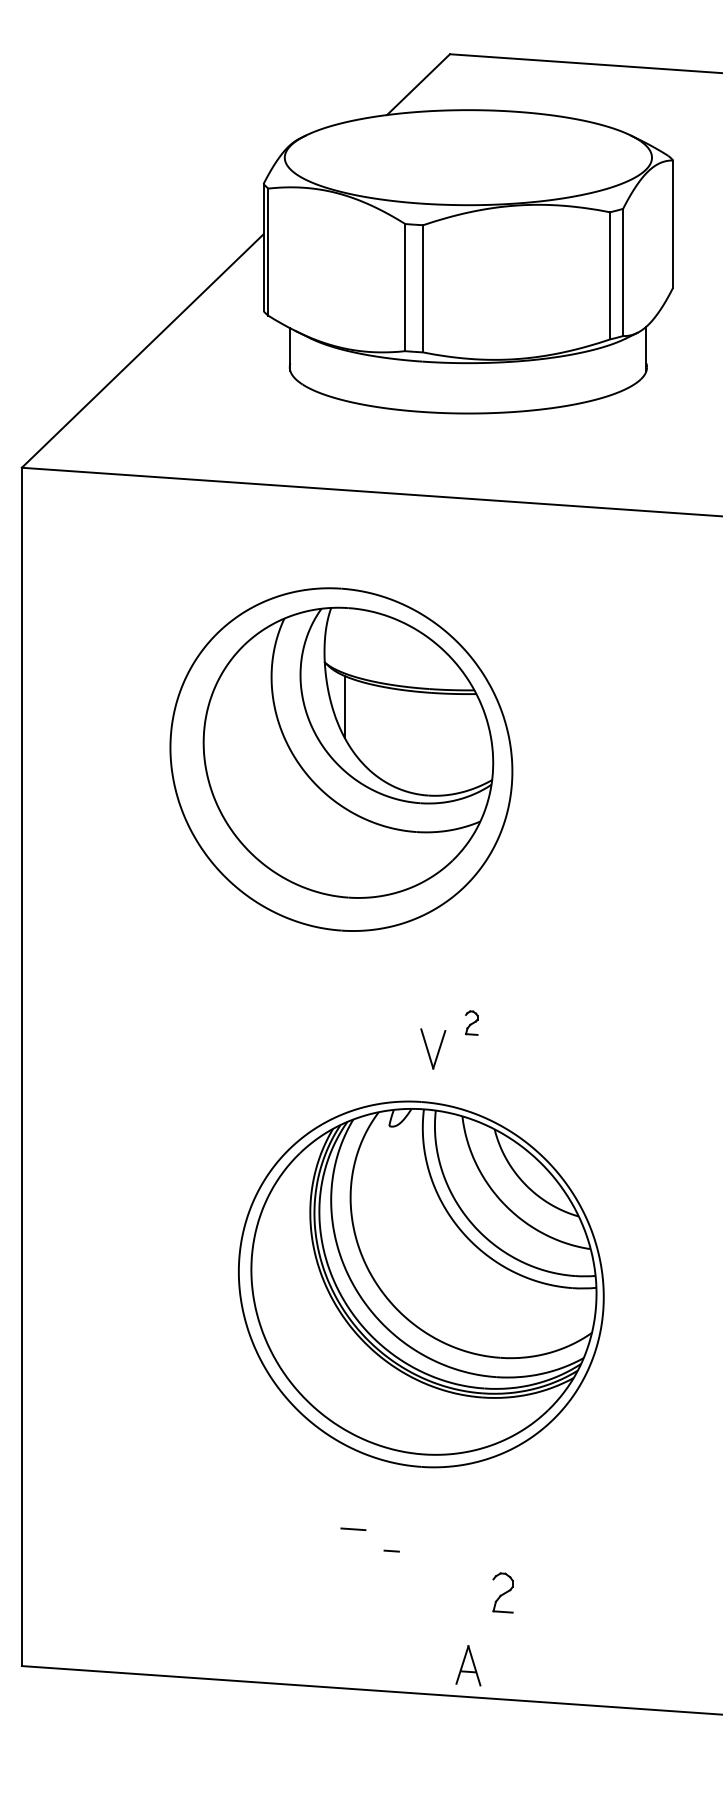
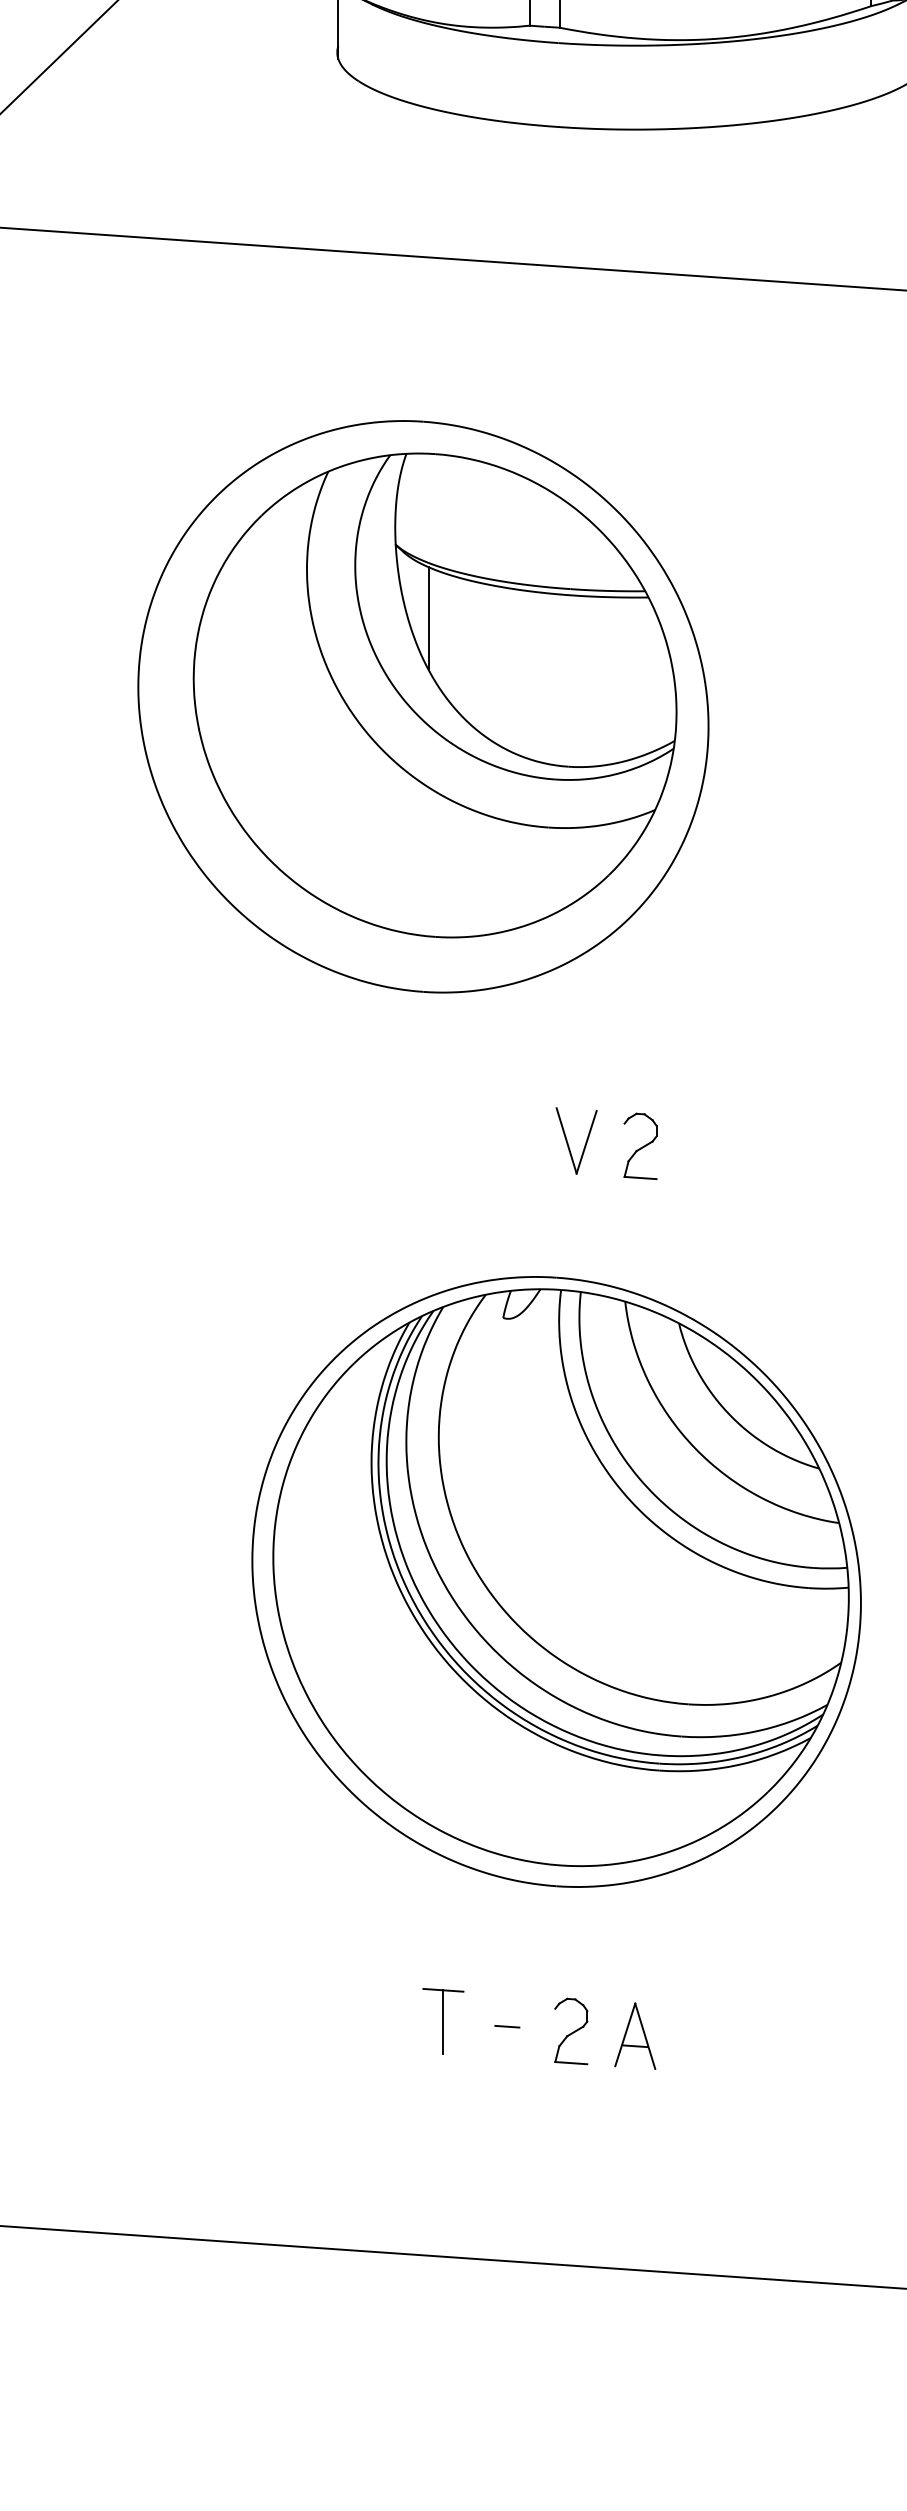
part: (471, 1022) -> (640, 1145), size x1.67
part: (433, 1048) -> (576, 1140), moved
line: (353, 1548) -> (443, 2022), added
part: (502, 1592) -> (570, 2030), moved
part: (468, 1665) -> (635, 2035), moved

